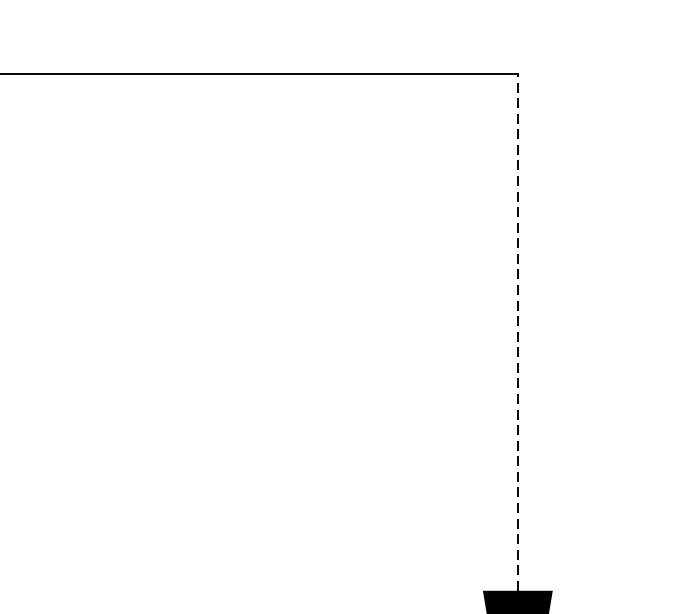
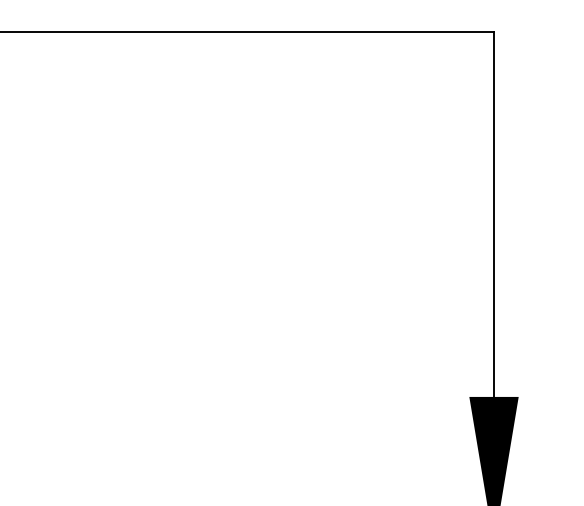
line: (518, 332) -> (494, 214), dashed -> solid

